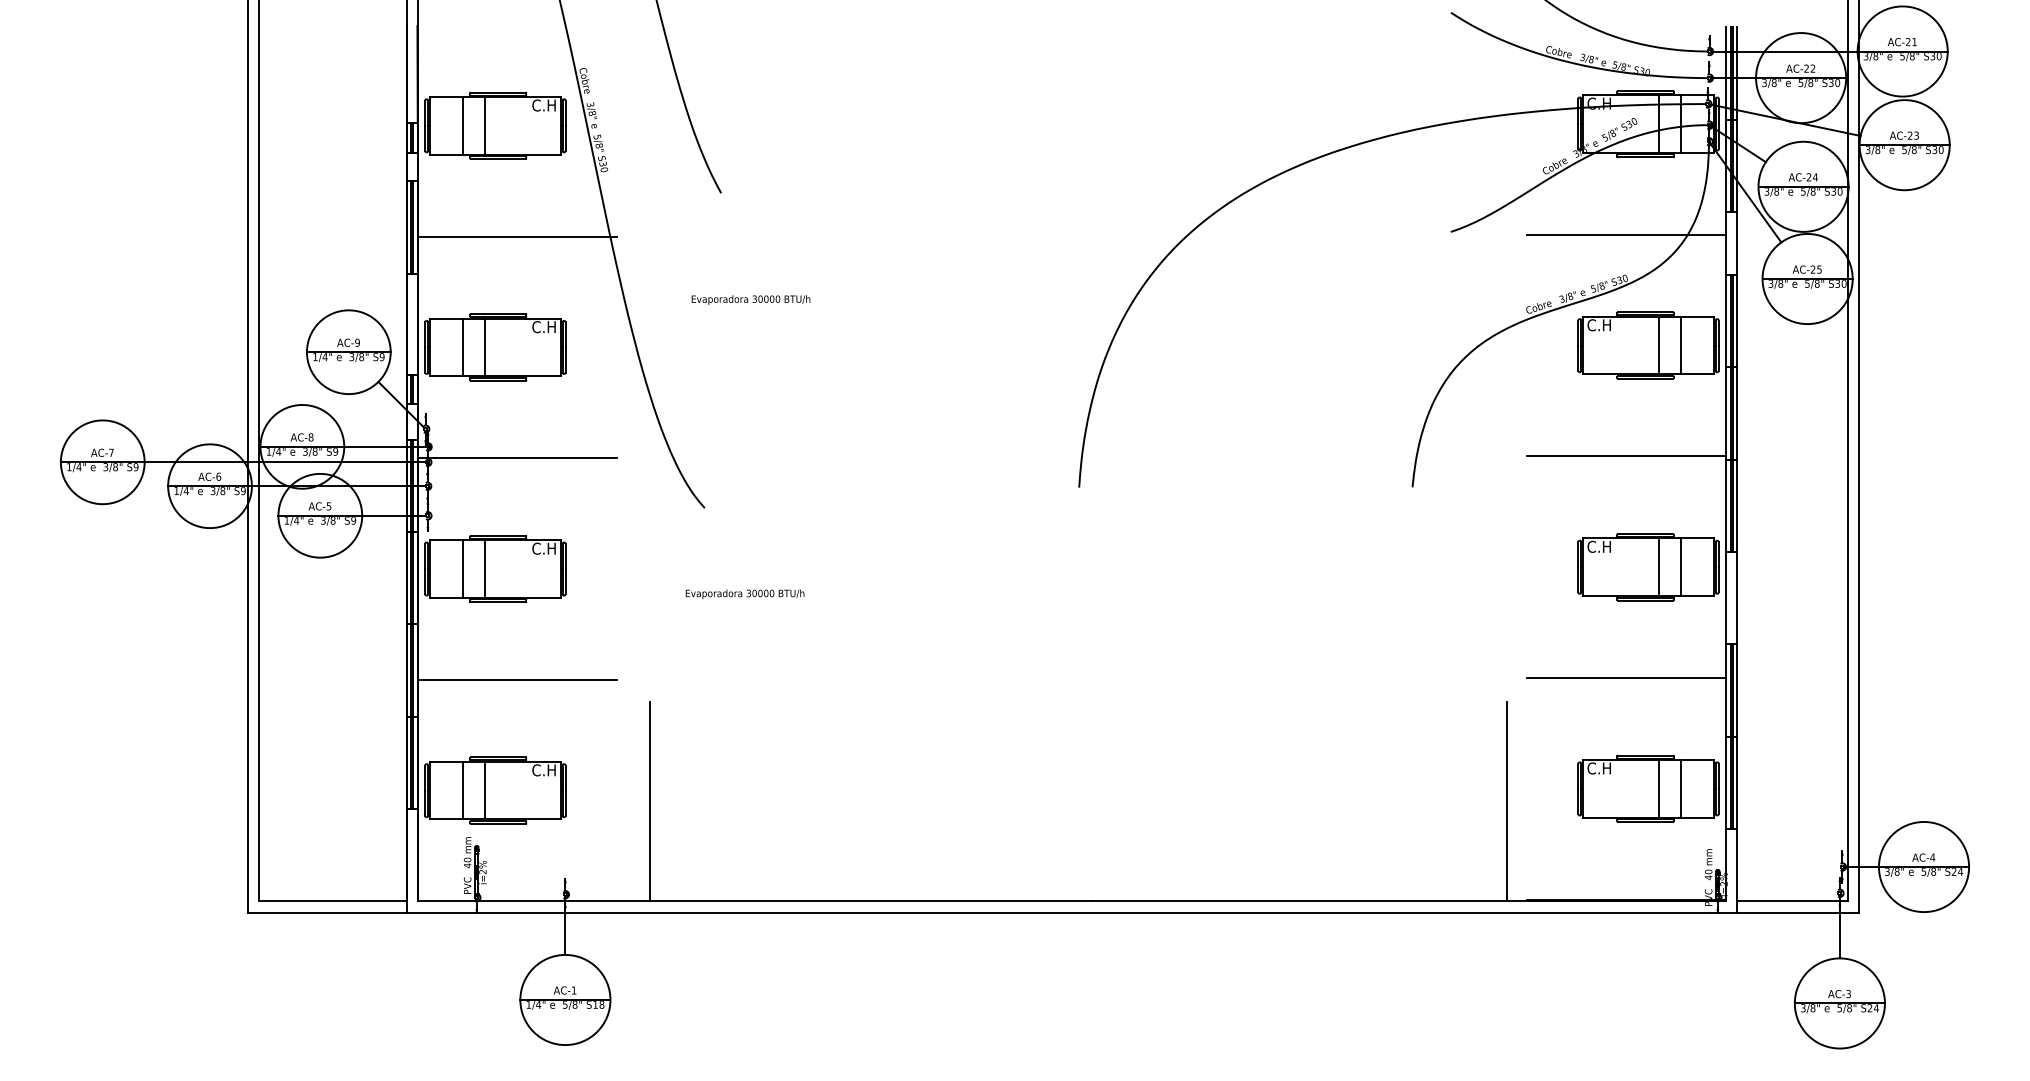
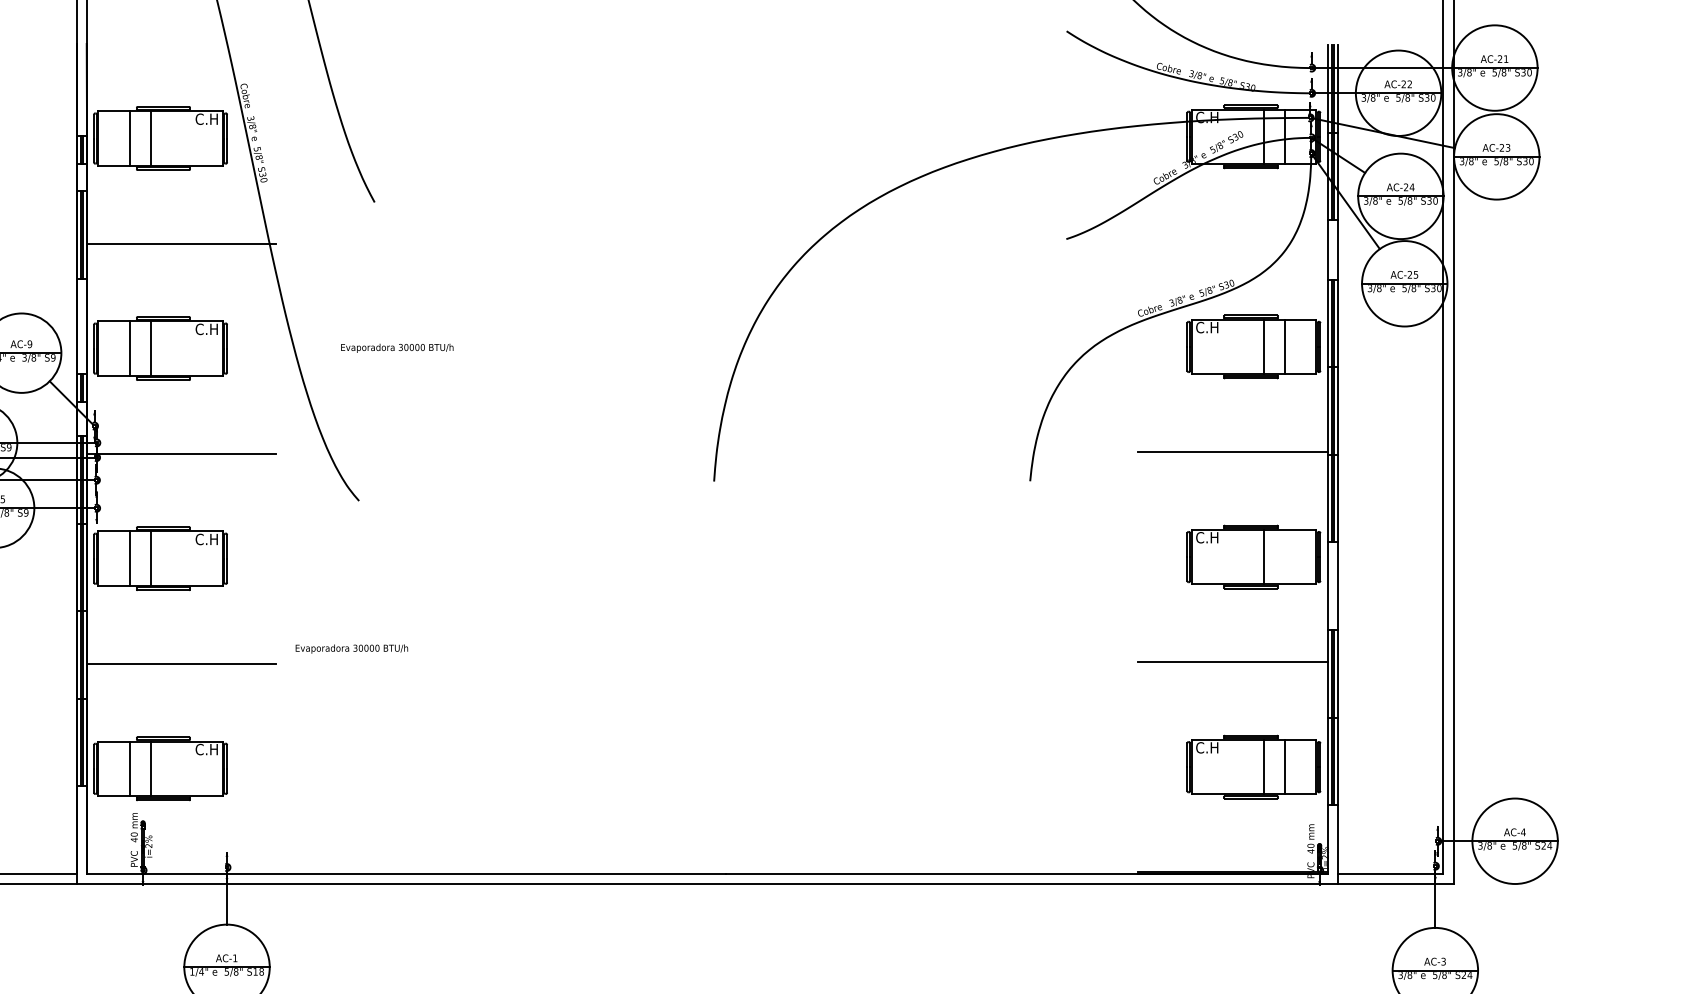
line: (1626, 234) -> (1233, 241), removed
text: (750, 299) -> (396, 347), moved
line: (1681, 567) -> (1285, 557), removed
text: (744, 594) -> (351, 649), moved
line: (650, 801) -> (307, 779), removed
line: (1507, 801) -> (1120, 779), removed

